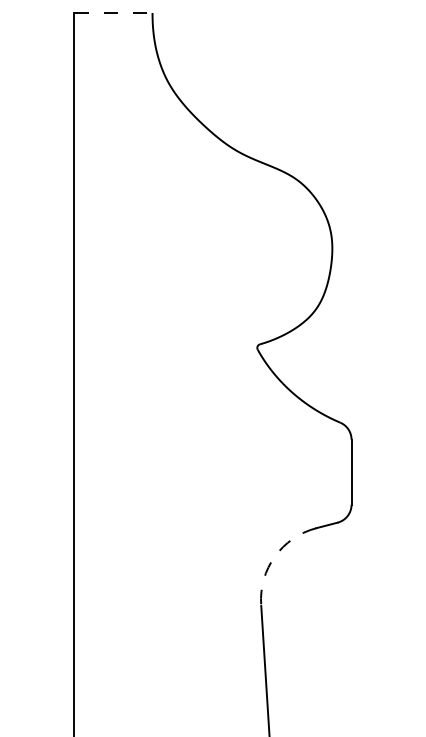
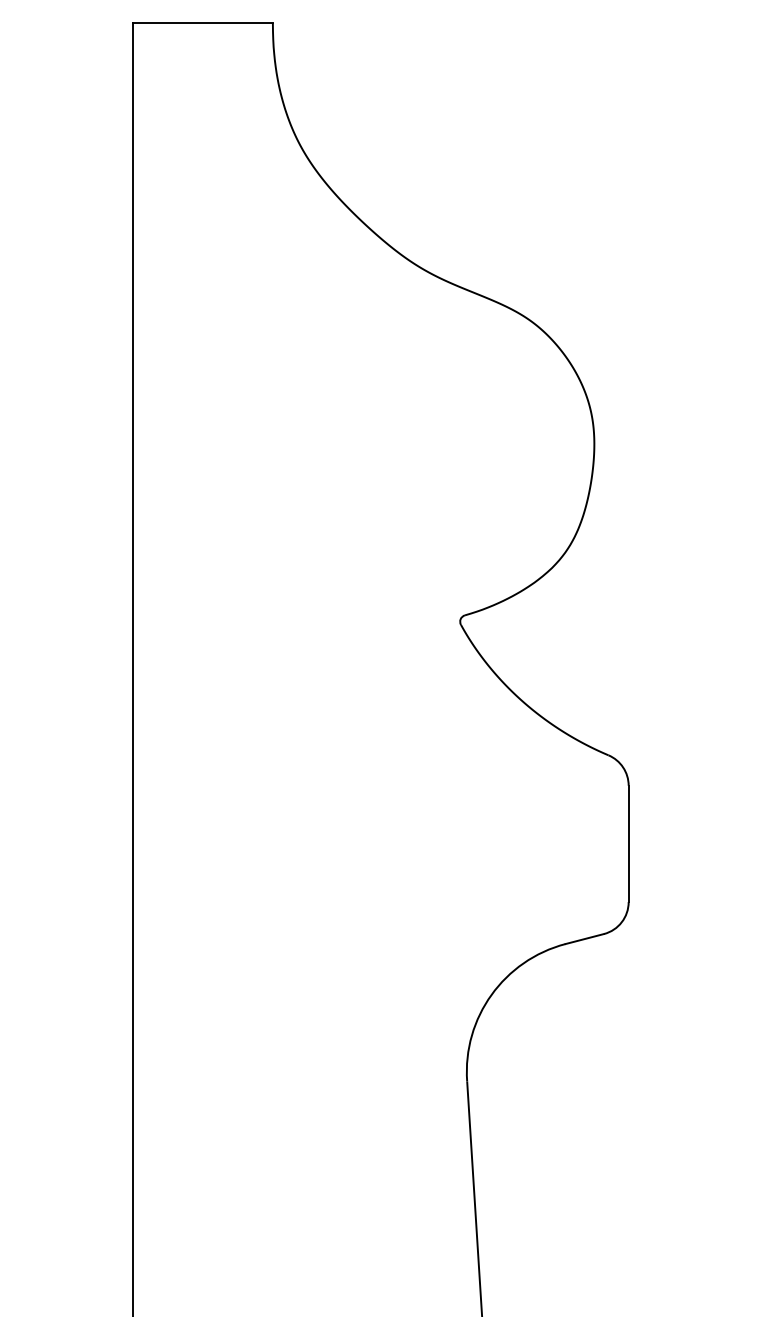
line: (113, 12) -> (203, 22), dashed -> solid
arc: (274, 556) -> (490, 994), dashed -> solid

